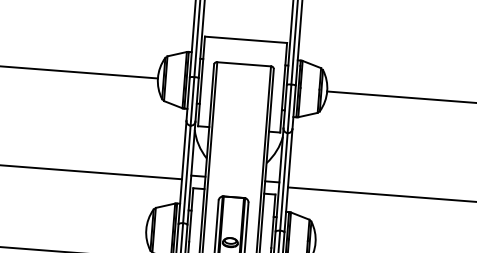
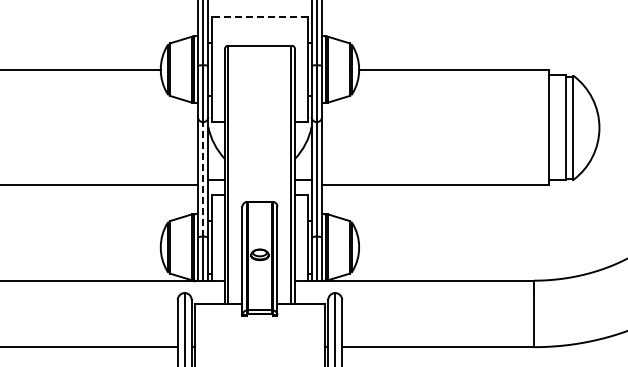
line: (245, 40) -> (259, 17), solid -> dashed
line: (187, 173) -> (203, 178), solid -> dashed

